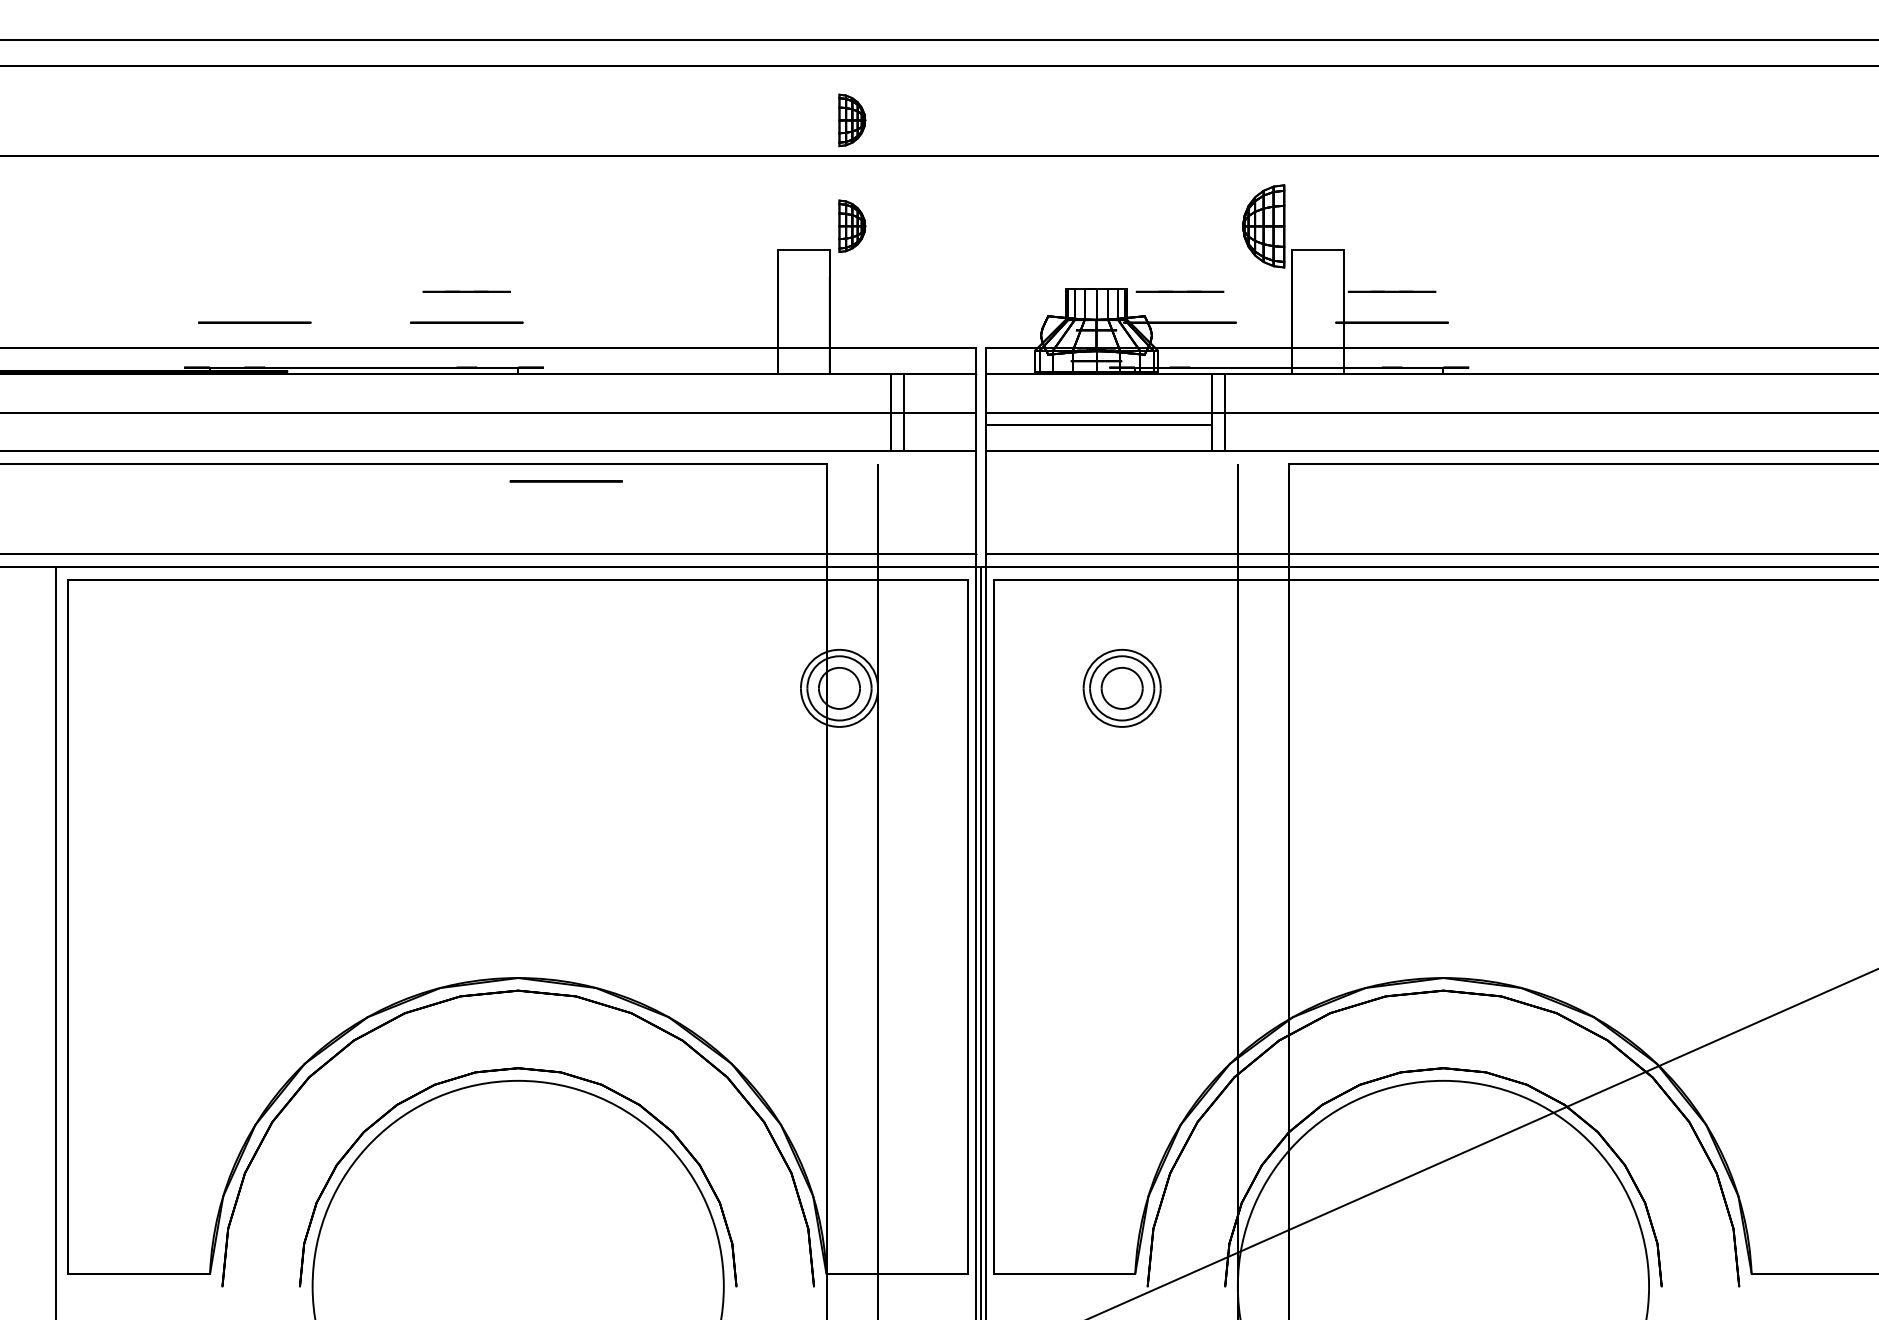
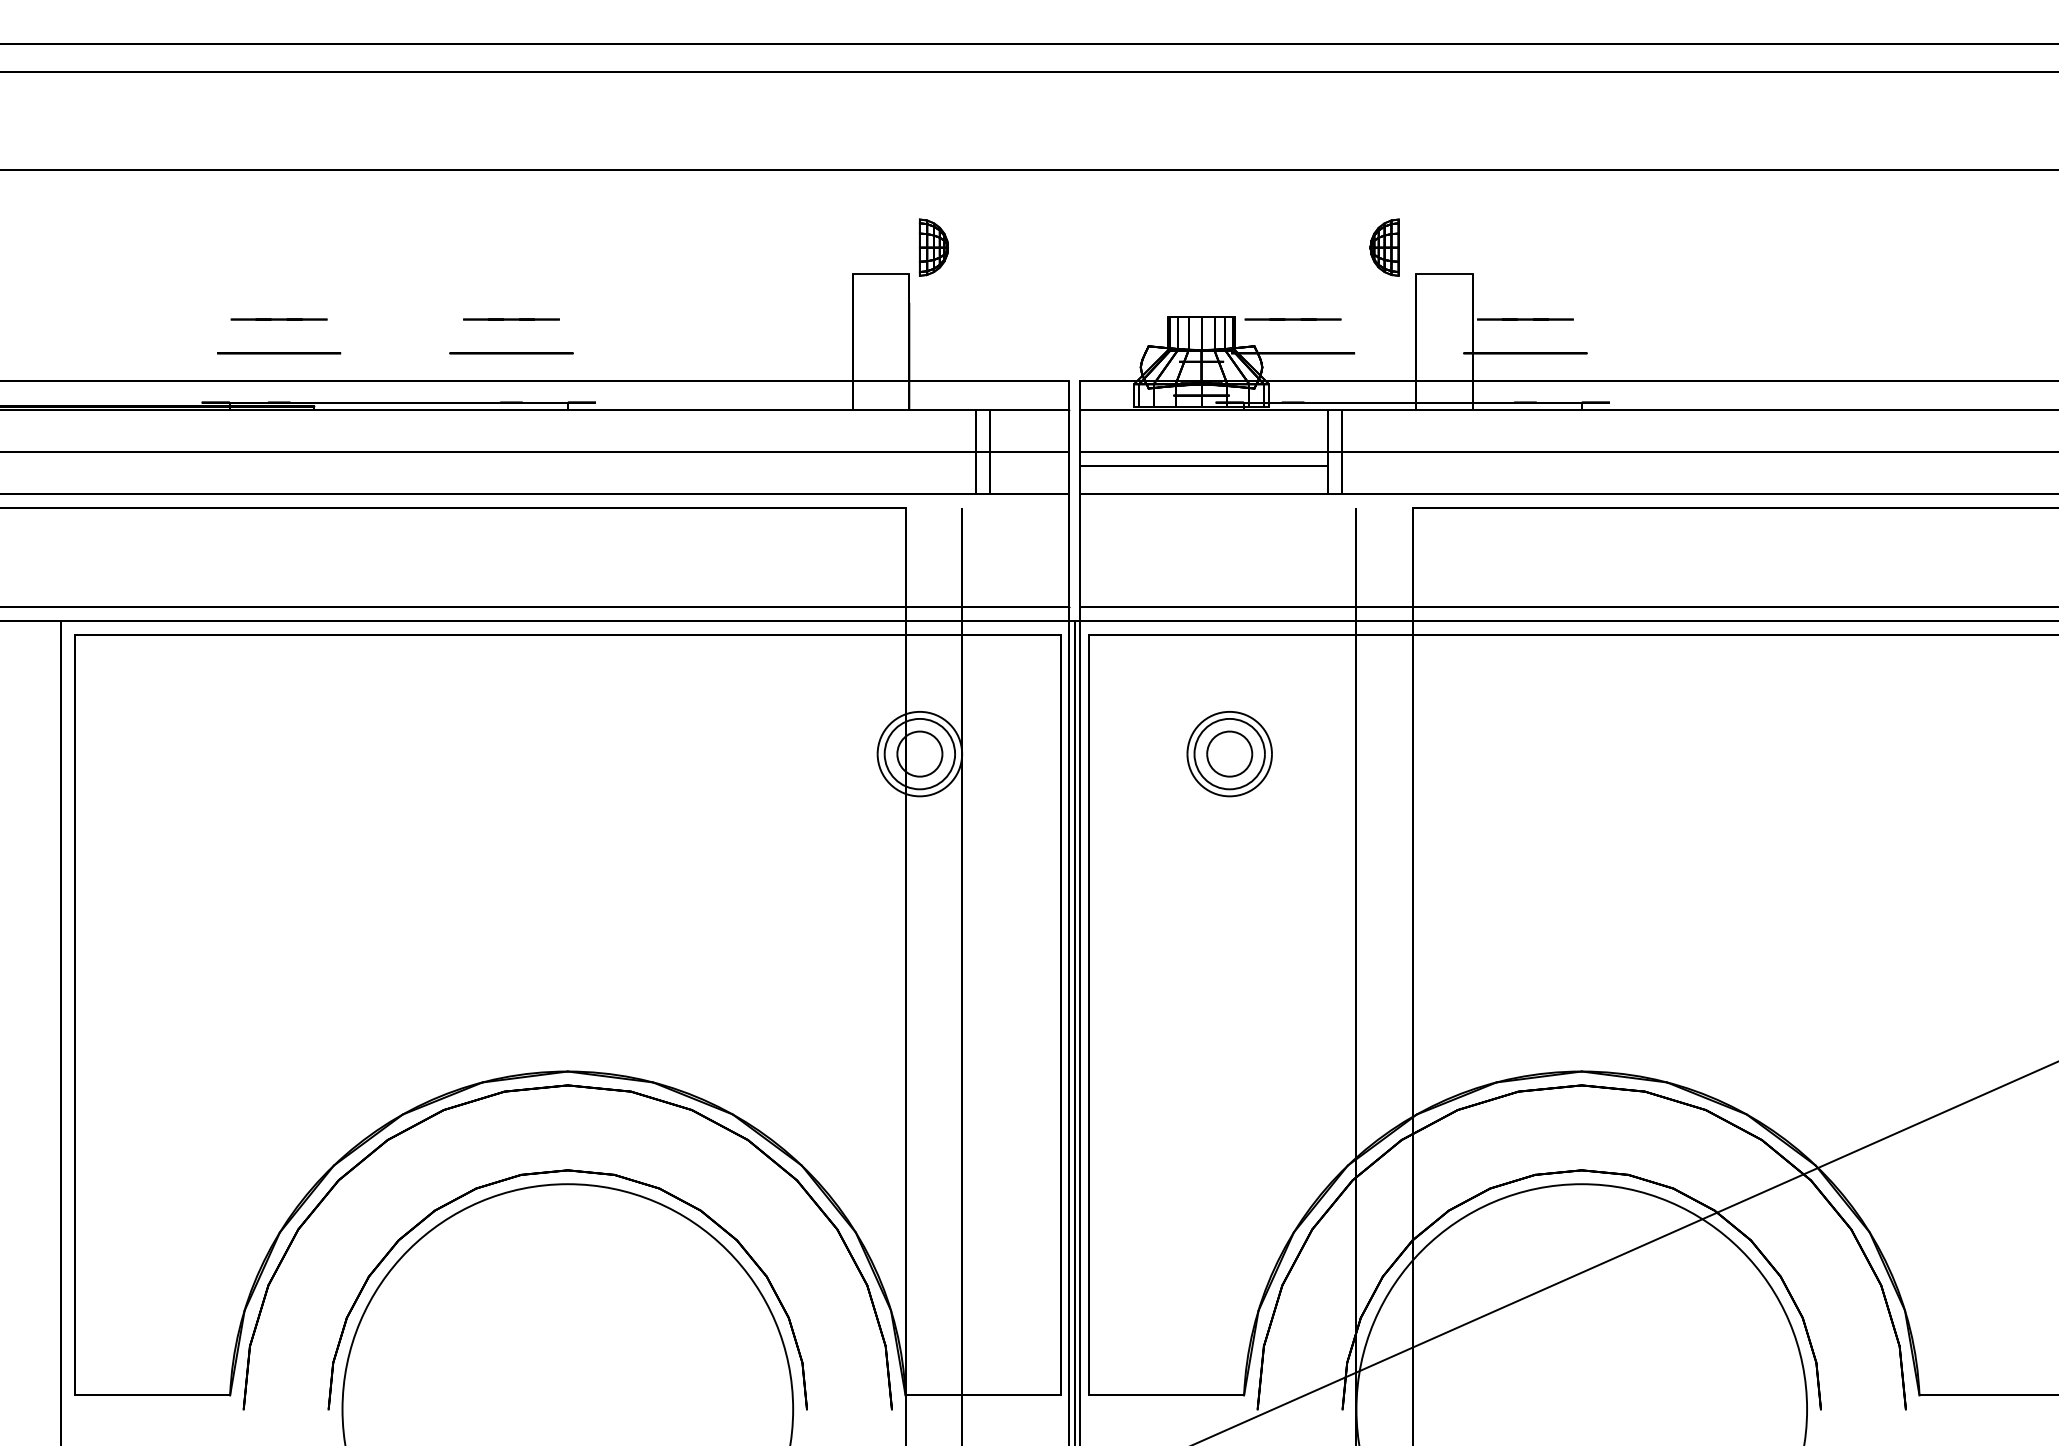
part: (851, 120) -> (933, 131), removed
part: (1263, 226) -> (1384, 247), size x0.62
line: (254, 291) -> (278, 319), added
circle: (566, 481) -> (620, 527), removed

